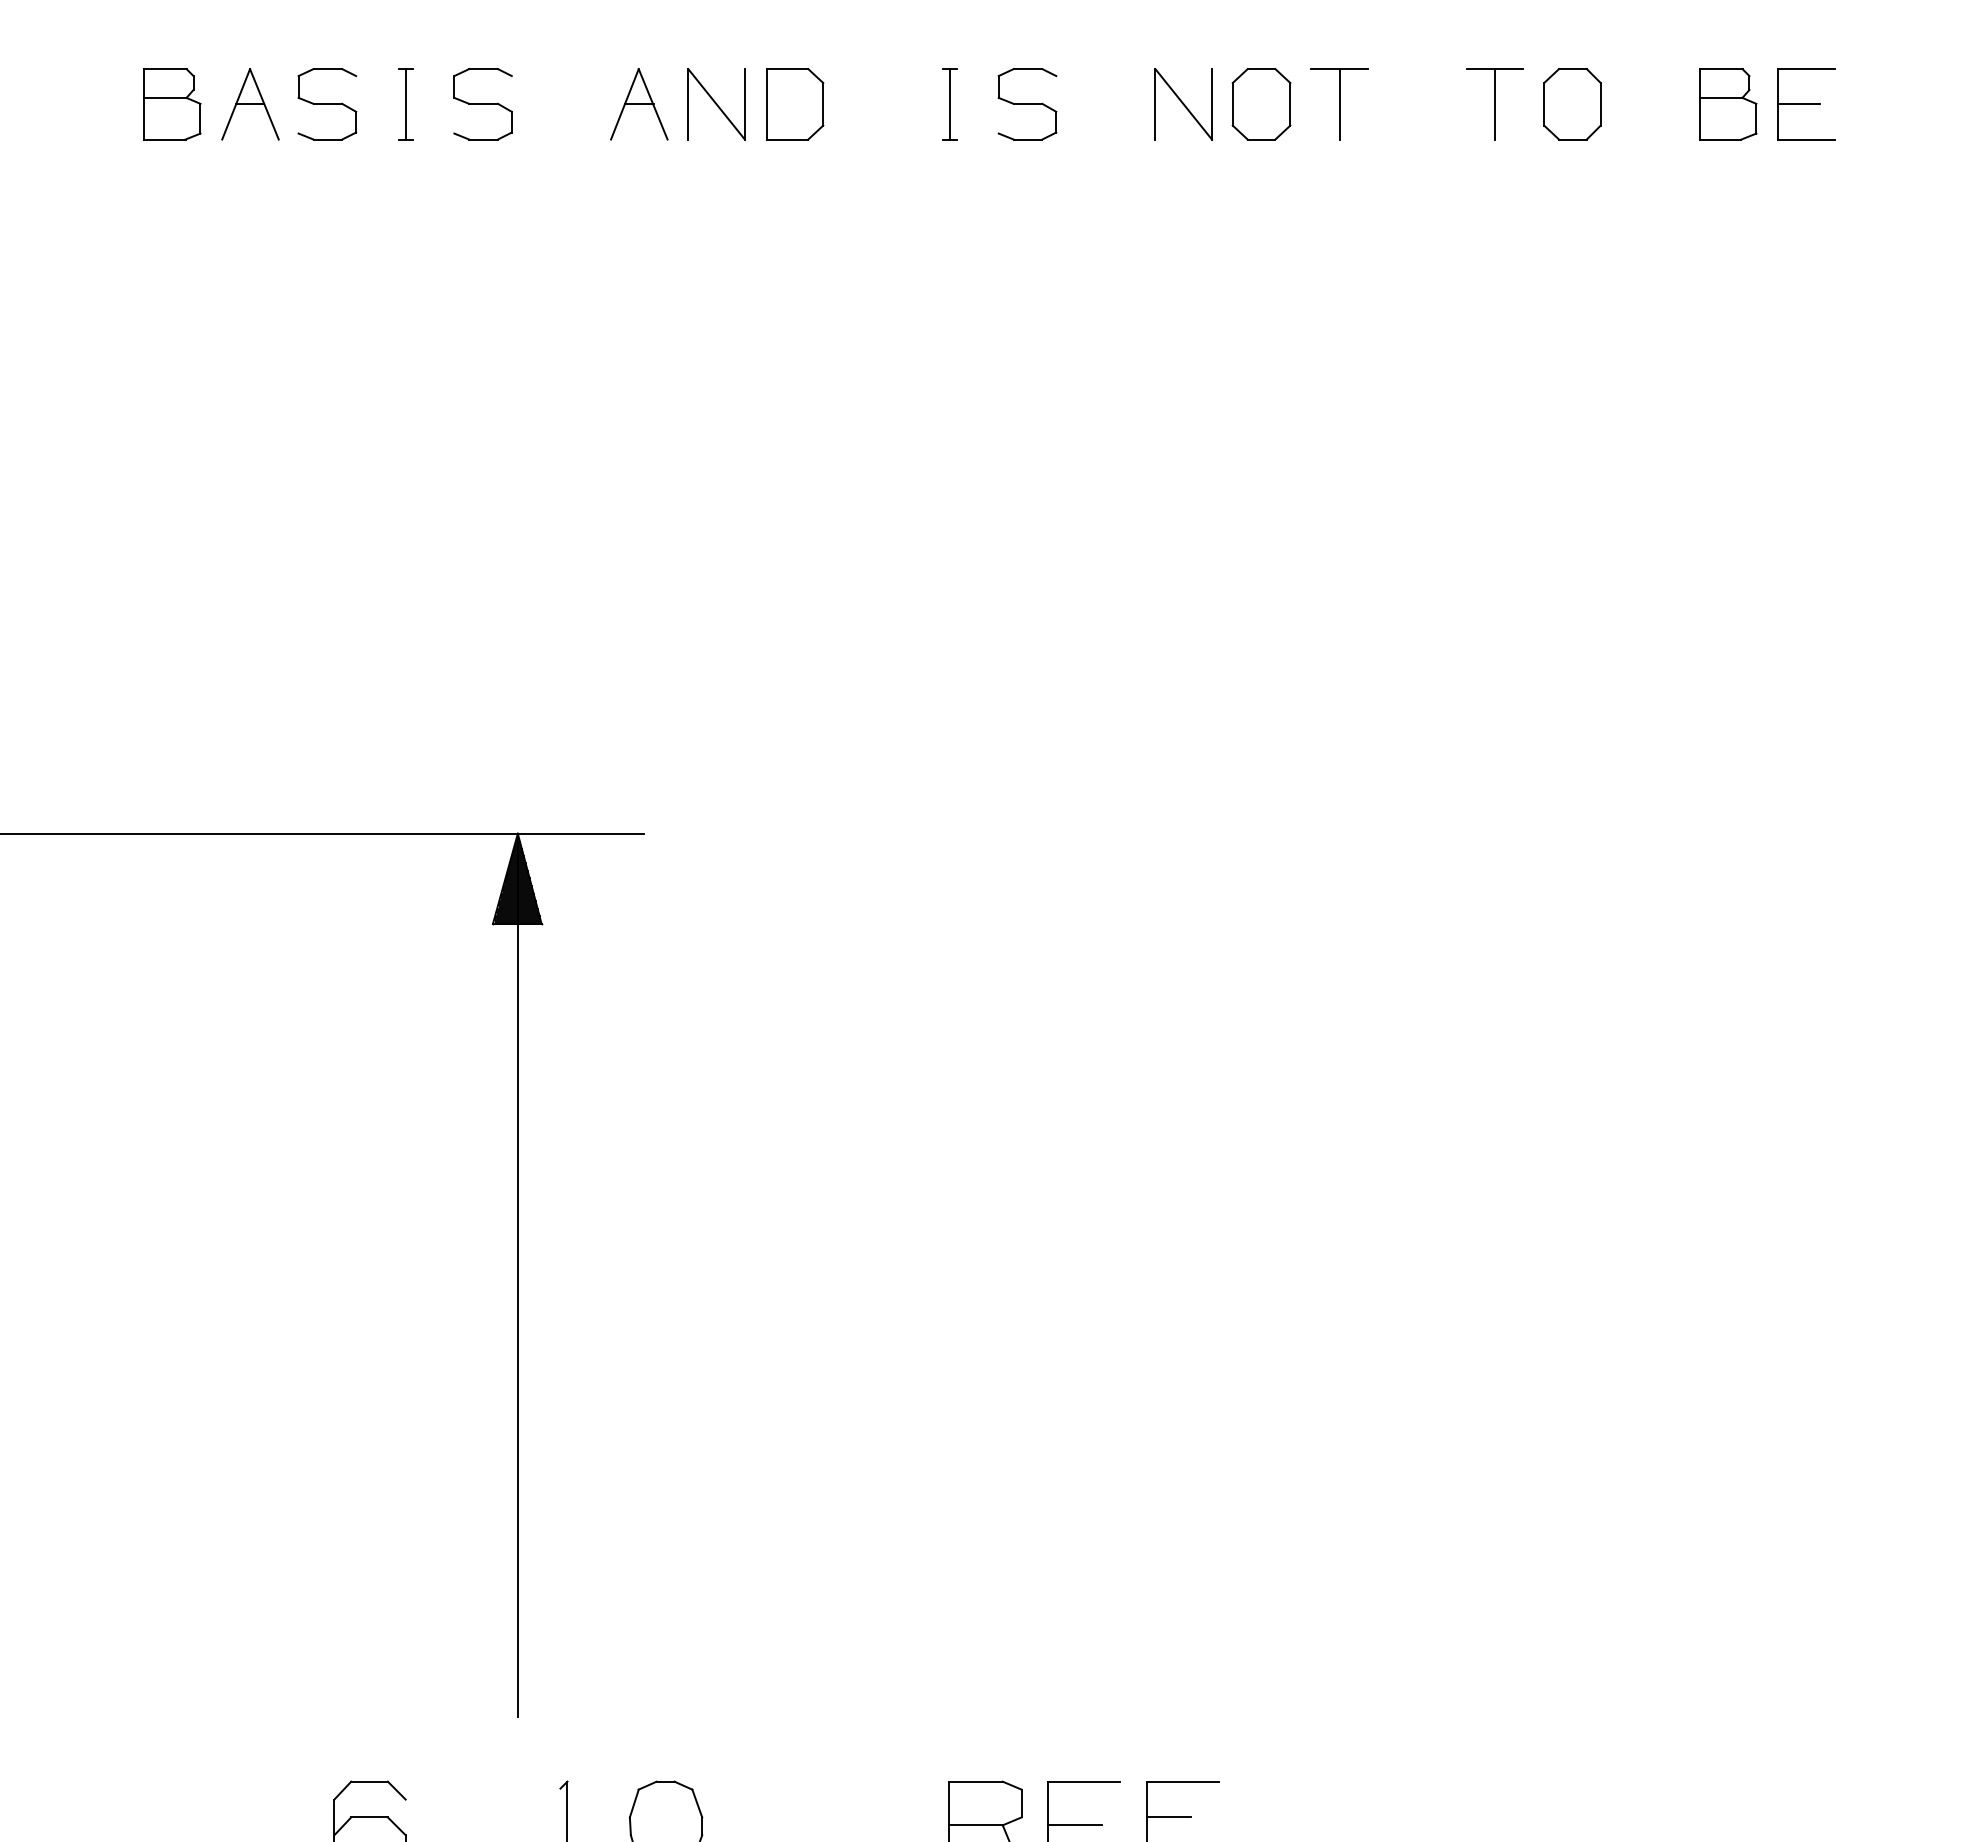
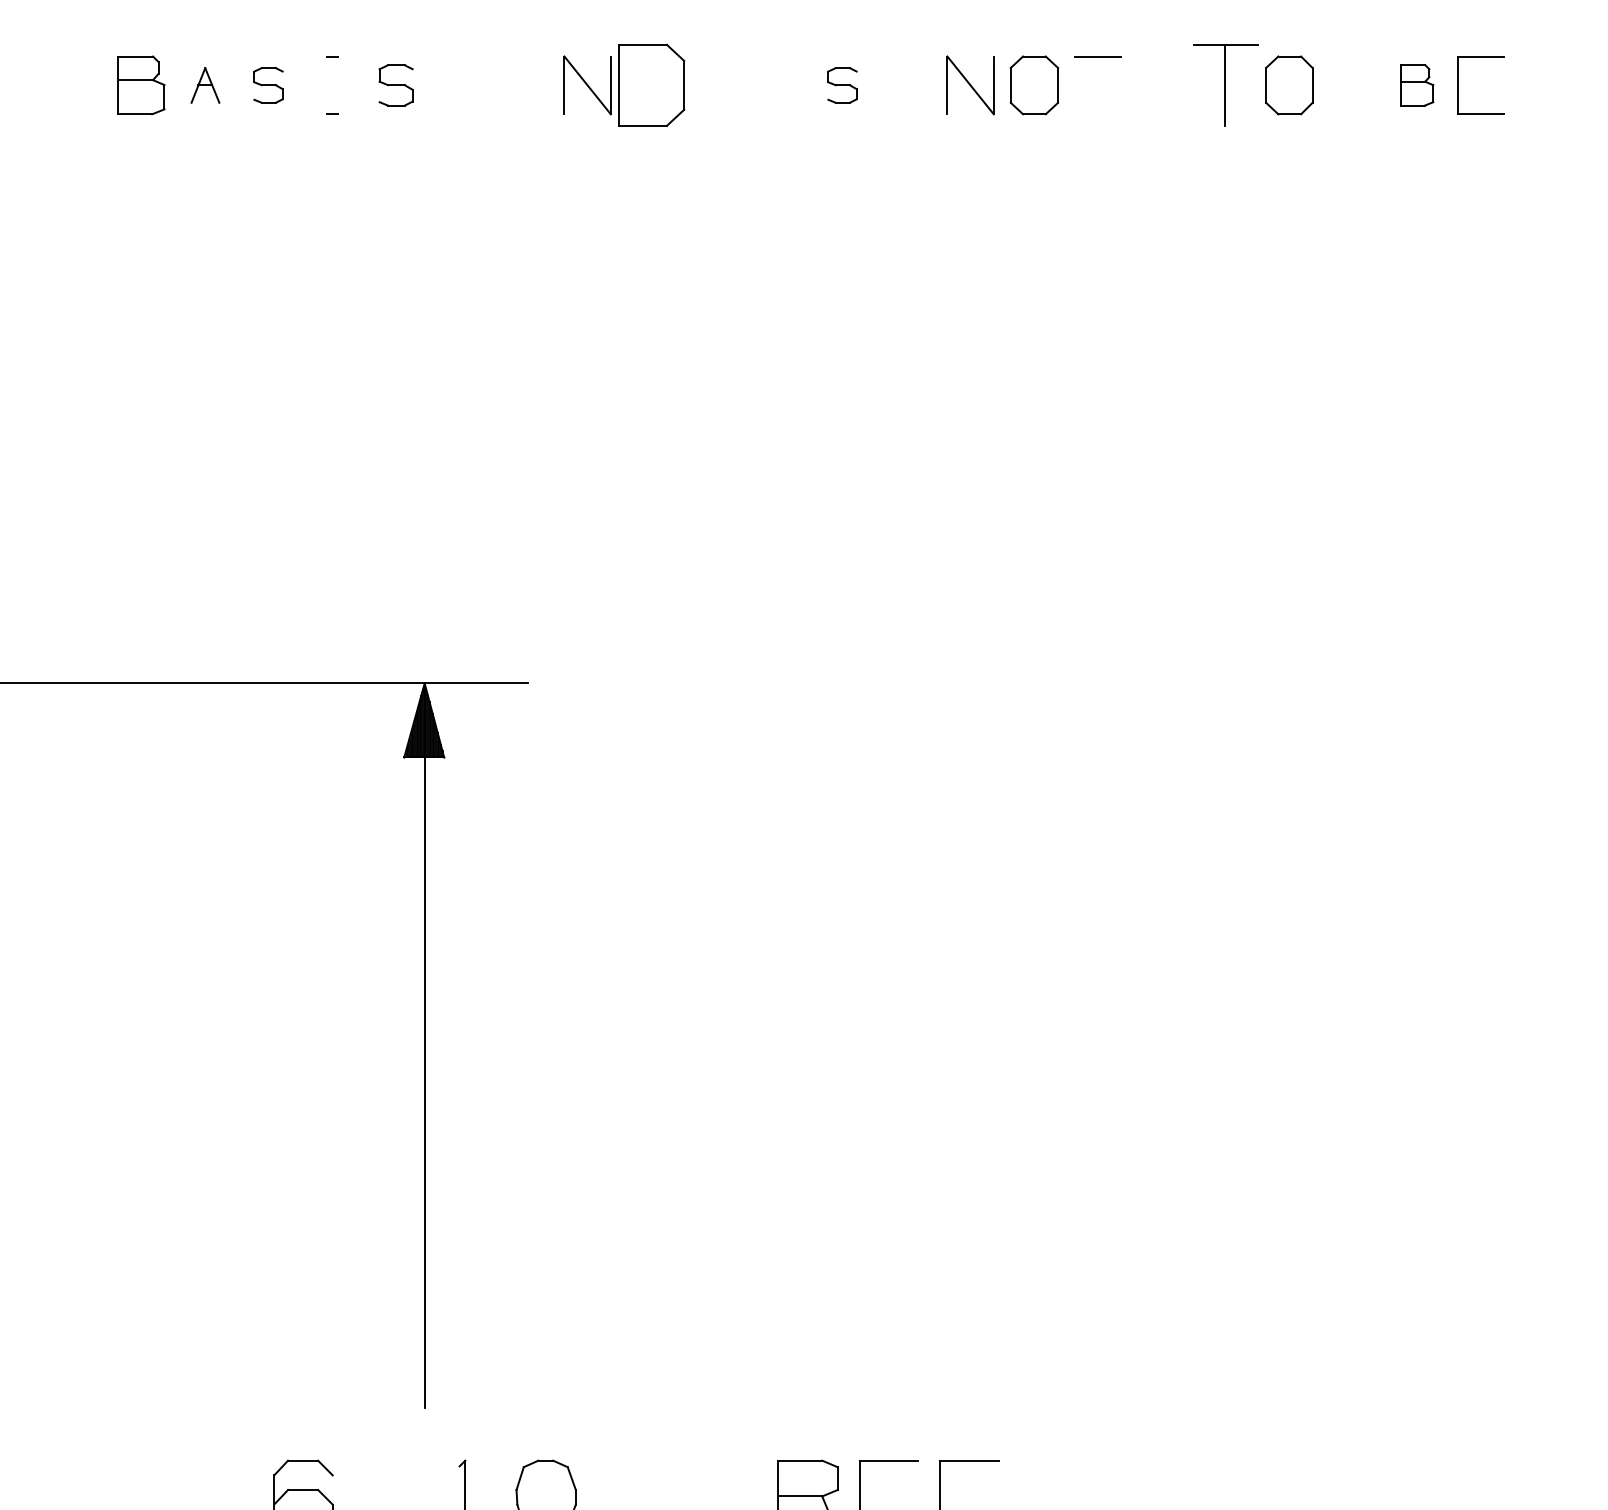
line: (1798, 103) -> (1474, 84), removed
part: (250, 104) -> (205, 85), size x0.6
part: (327, 104) -> (268, 85), size x0.6
line: (405, 104) -> (332, 85), removed
part: (482, 104) -> (395, 85), size x0.7
part: (639, 104) -> (524, 85), removed
part: (795, 104) -> (652, 85), size x1.4
part: (949, 104) -> (778, 85), removed
part: (1027, 104) -> (842, 85), size x0.6
line: (1339, 104) -> (1098, 85), removed
part: (1494, 104) -> (1225, 85), size x1.4
part: (1728, 104) -> (1417, 85), size x0.7
line: (1168, 1817) -> (958, 1490), removed
line: (1074, 1825) -> (881, 1496), removed

